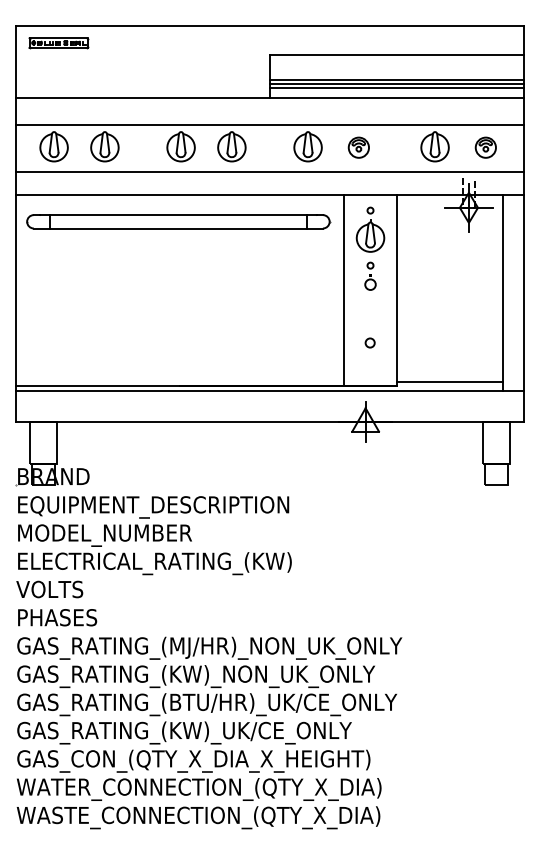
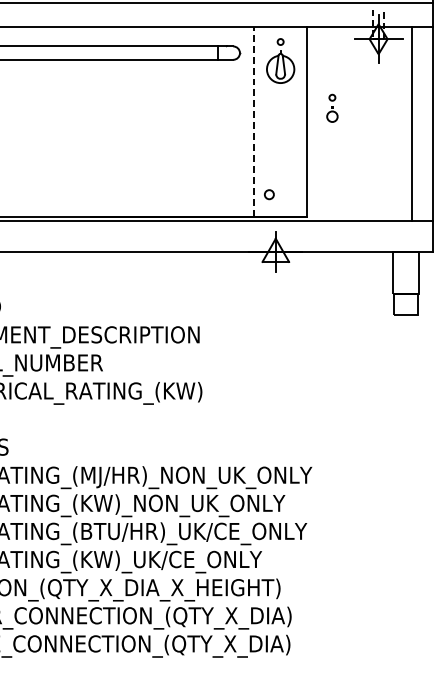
part: (370, 275) -> (332, 107), moved
line: (344, 290) -> (254, 121), solid -> dashed
circle: (369, 342) -> (268, 194), moved
line: (449, 382) -> (359, 213), removed

